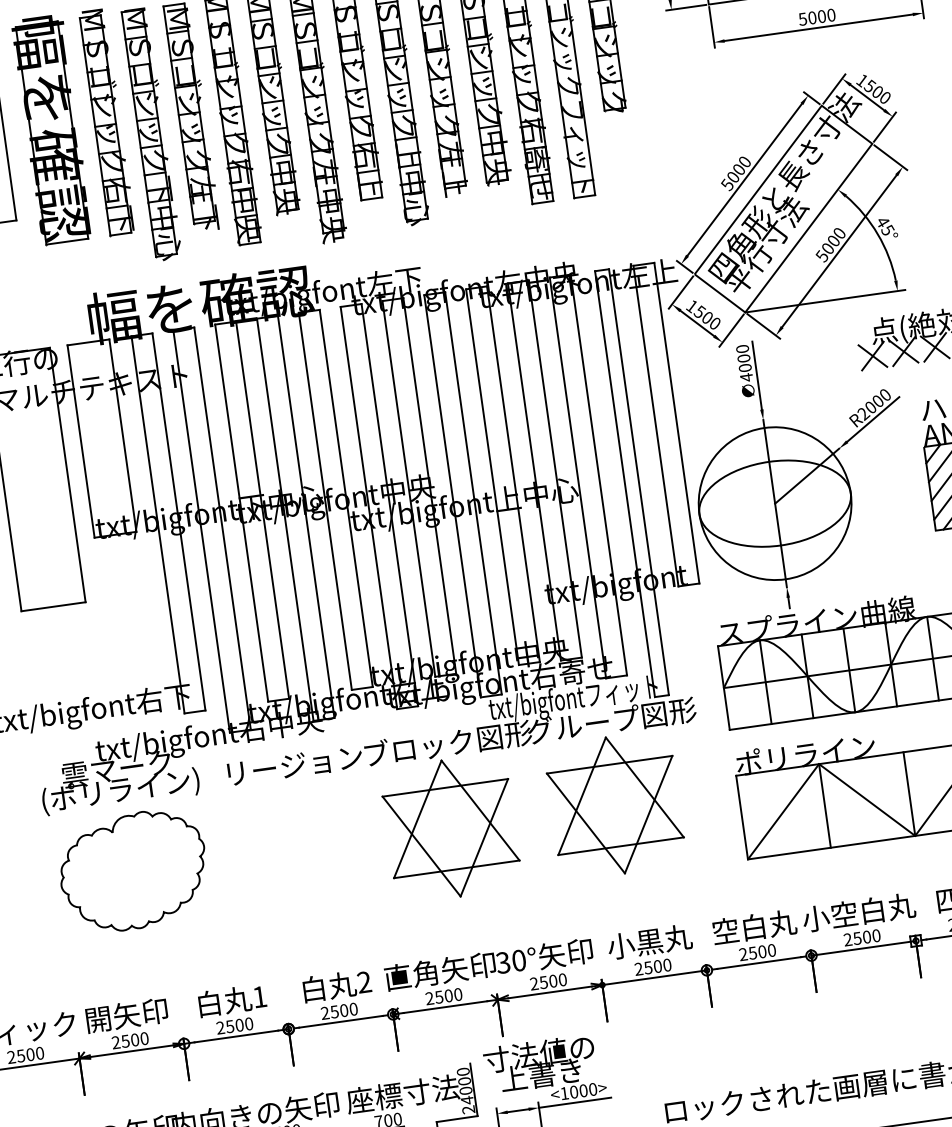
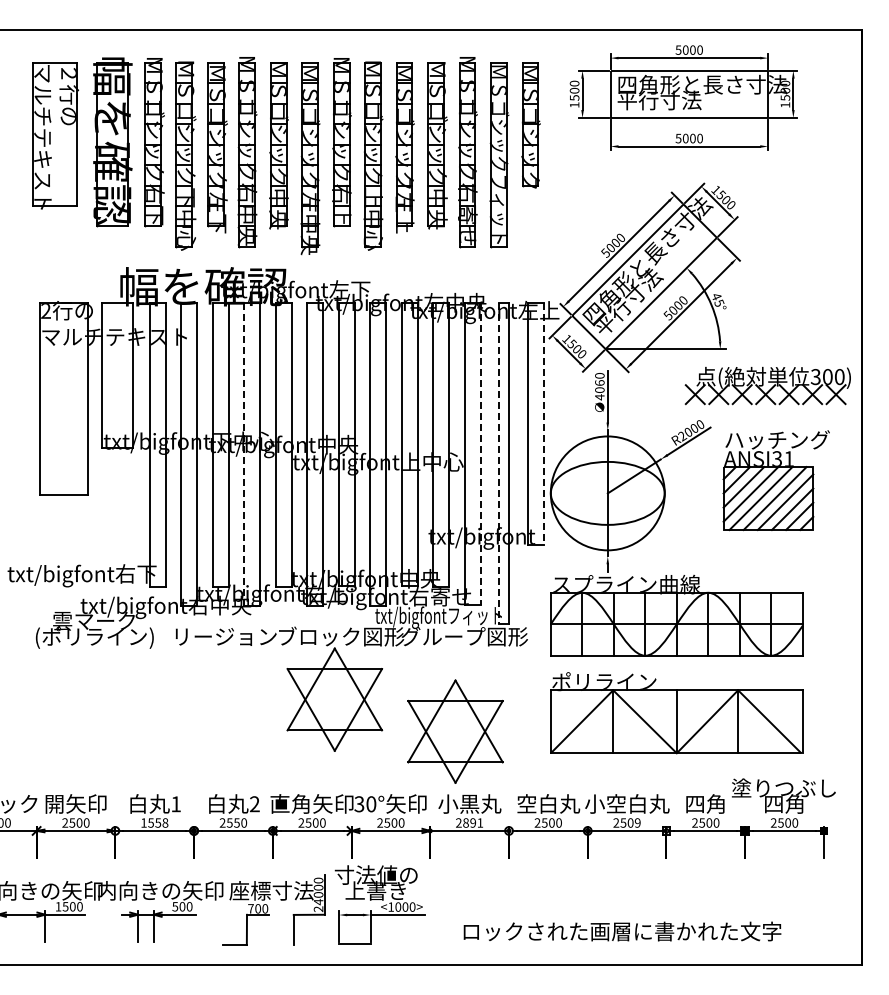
text: (743, 357) -> (599, 382), 4000 -> 4060
line: (676, 422) -> (543, 423), solid -> dashed
line: (598, 474) -> (480, 453), solid -> dashed
line: (624, 484) -> (498, 463), solid -> dashed
line: (285, 521) -> (244, 455), solid -> dashed
part: (615, 805) -> (455, 731), moved
part: (132, 870) -> (95, 697), removed
text: (875, 935) -> (637, 822), 2500 -> 2509
text: (658, 965) -> (473, 822), 2500 -> 2891
text: (343, 1010) -> (236, 822), 2500 -> 2550
text: (234, 1025) -> (154, 822), 2500 -> 1558

